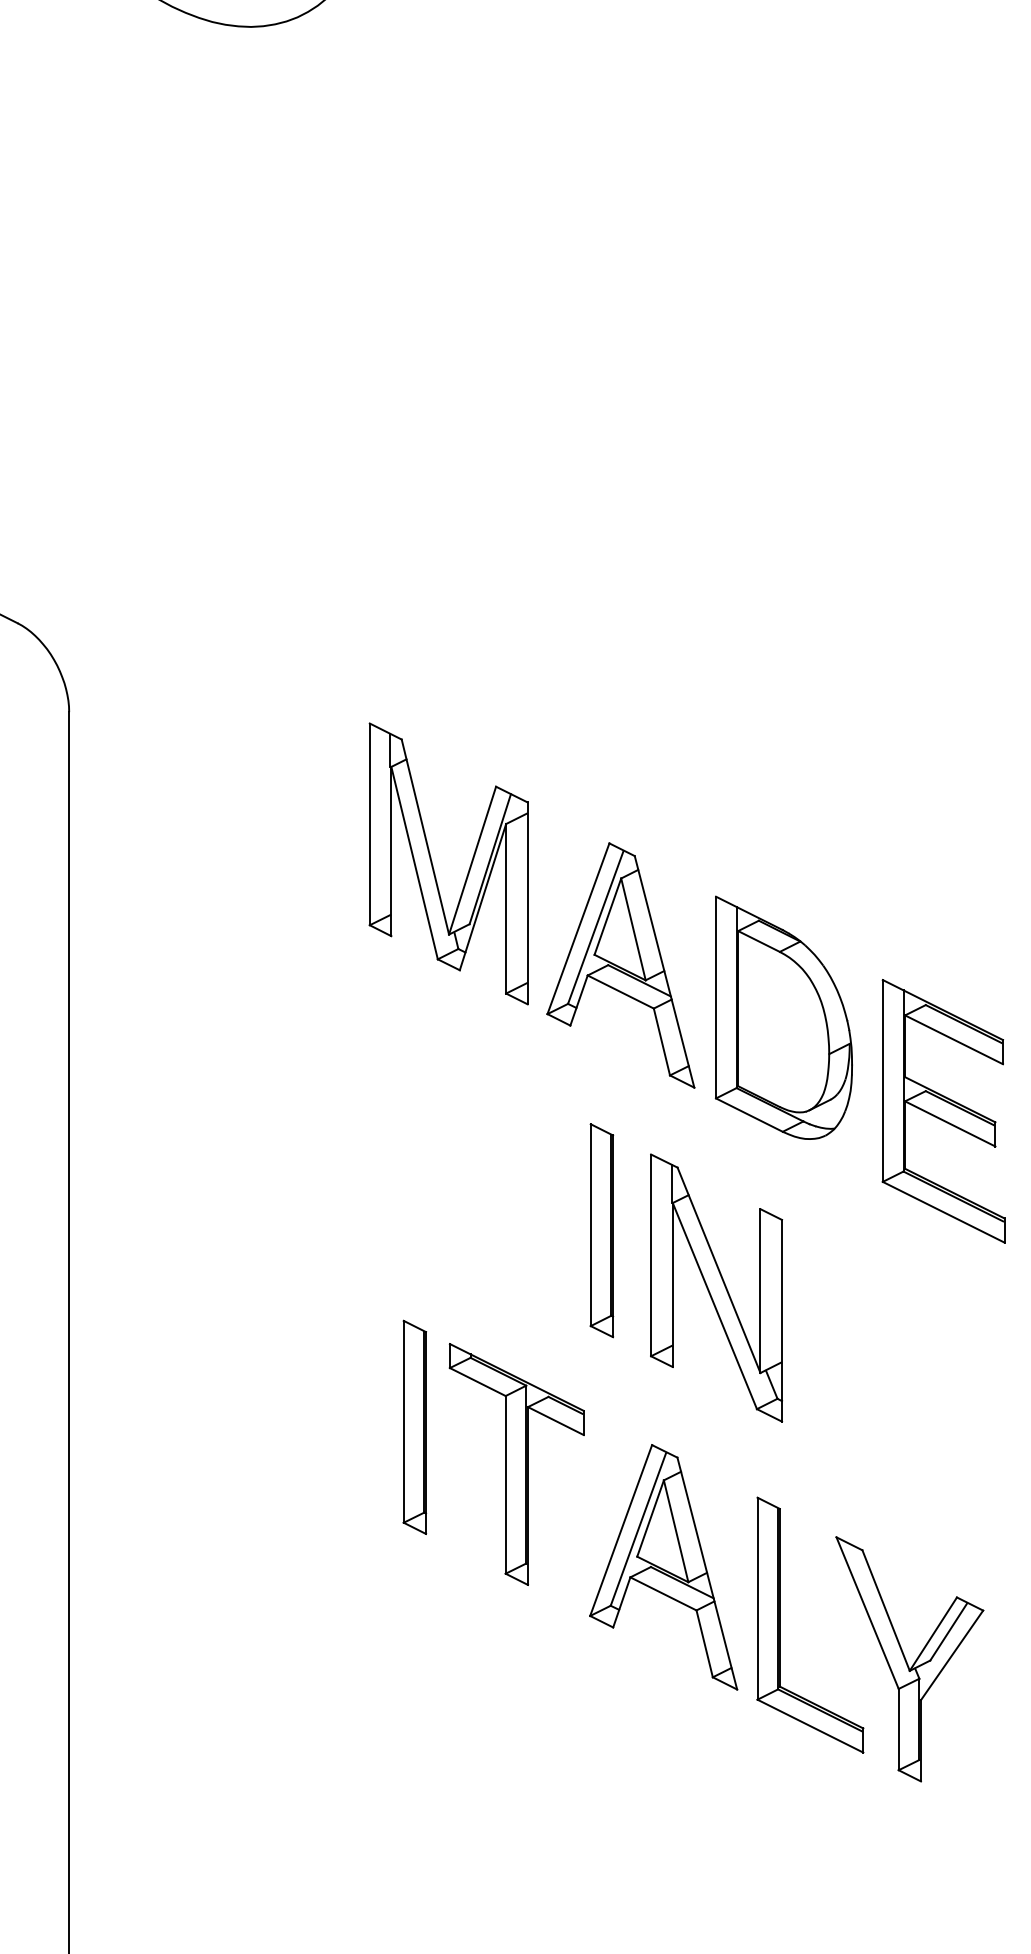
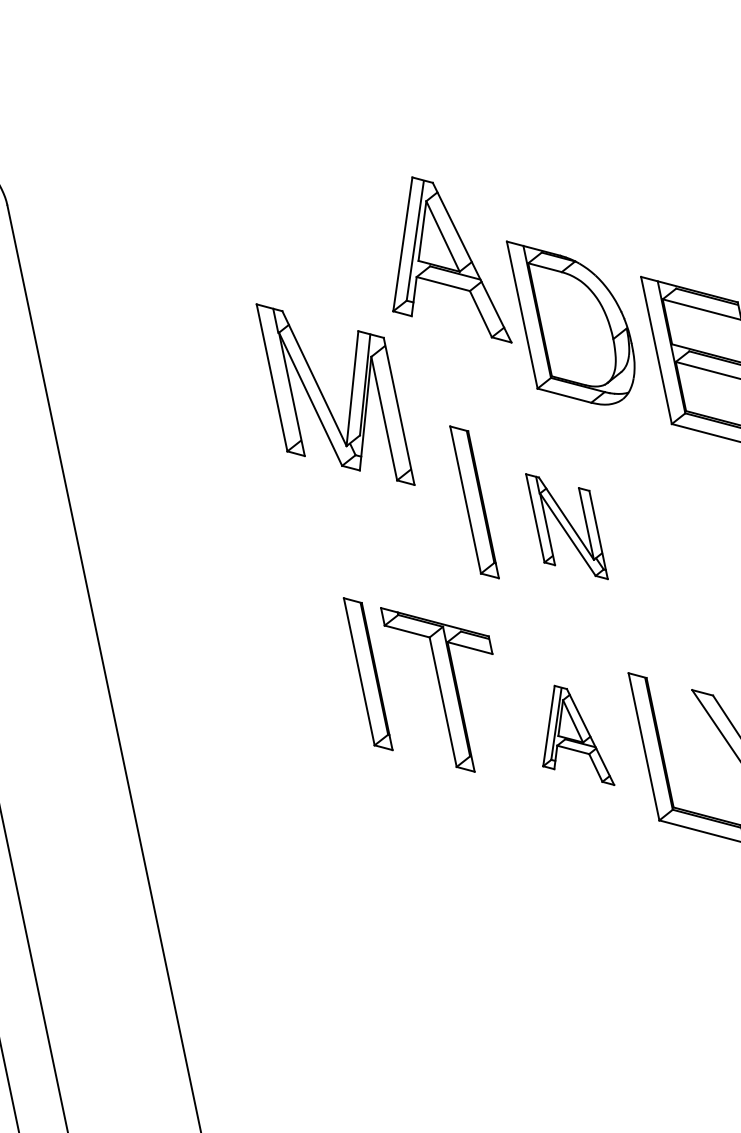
part: (433, 865) -> (324, 398), moved
part: (620, 965) -> (439, 264), moved
part: (716, 1287) -> (566, 526), size x0.6
part: (663, 1567) -> (570, 738), size x0.6

